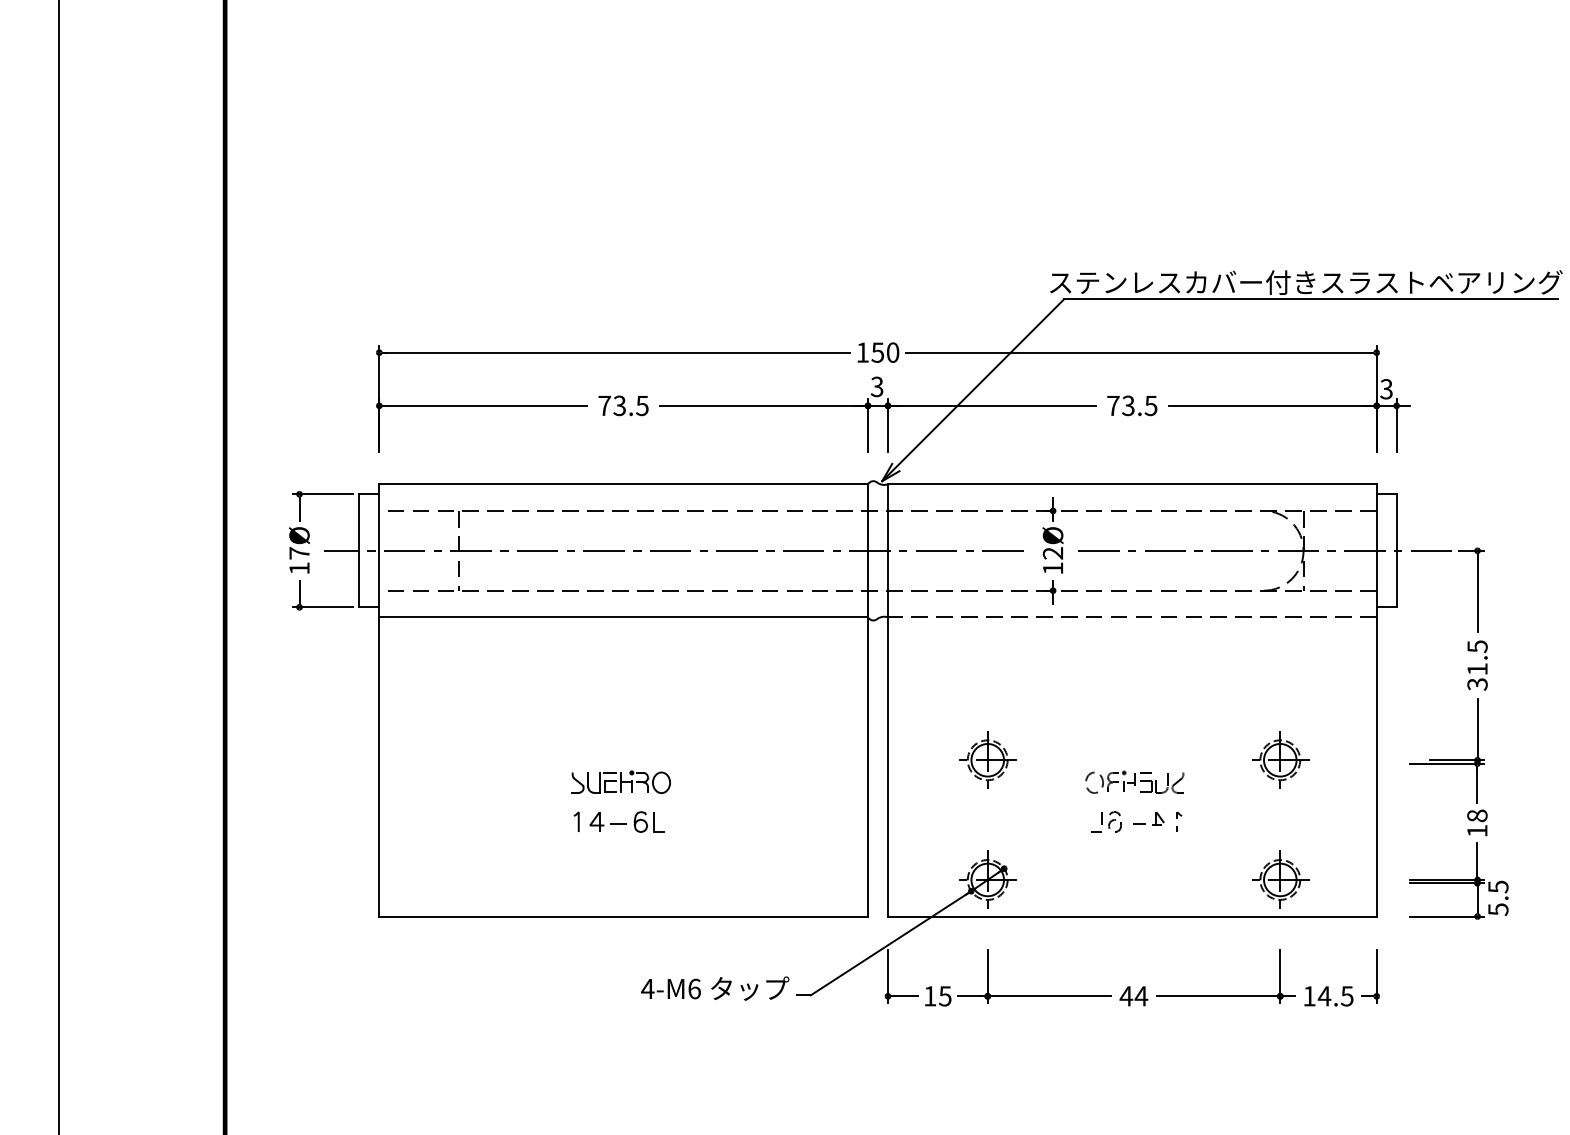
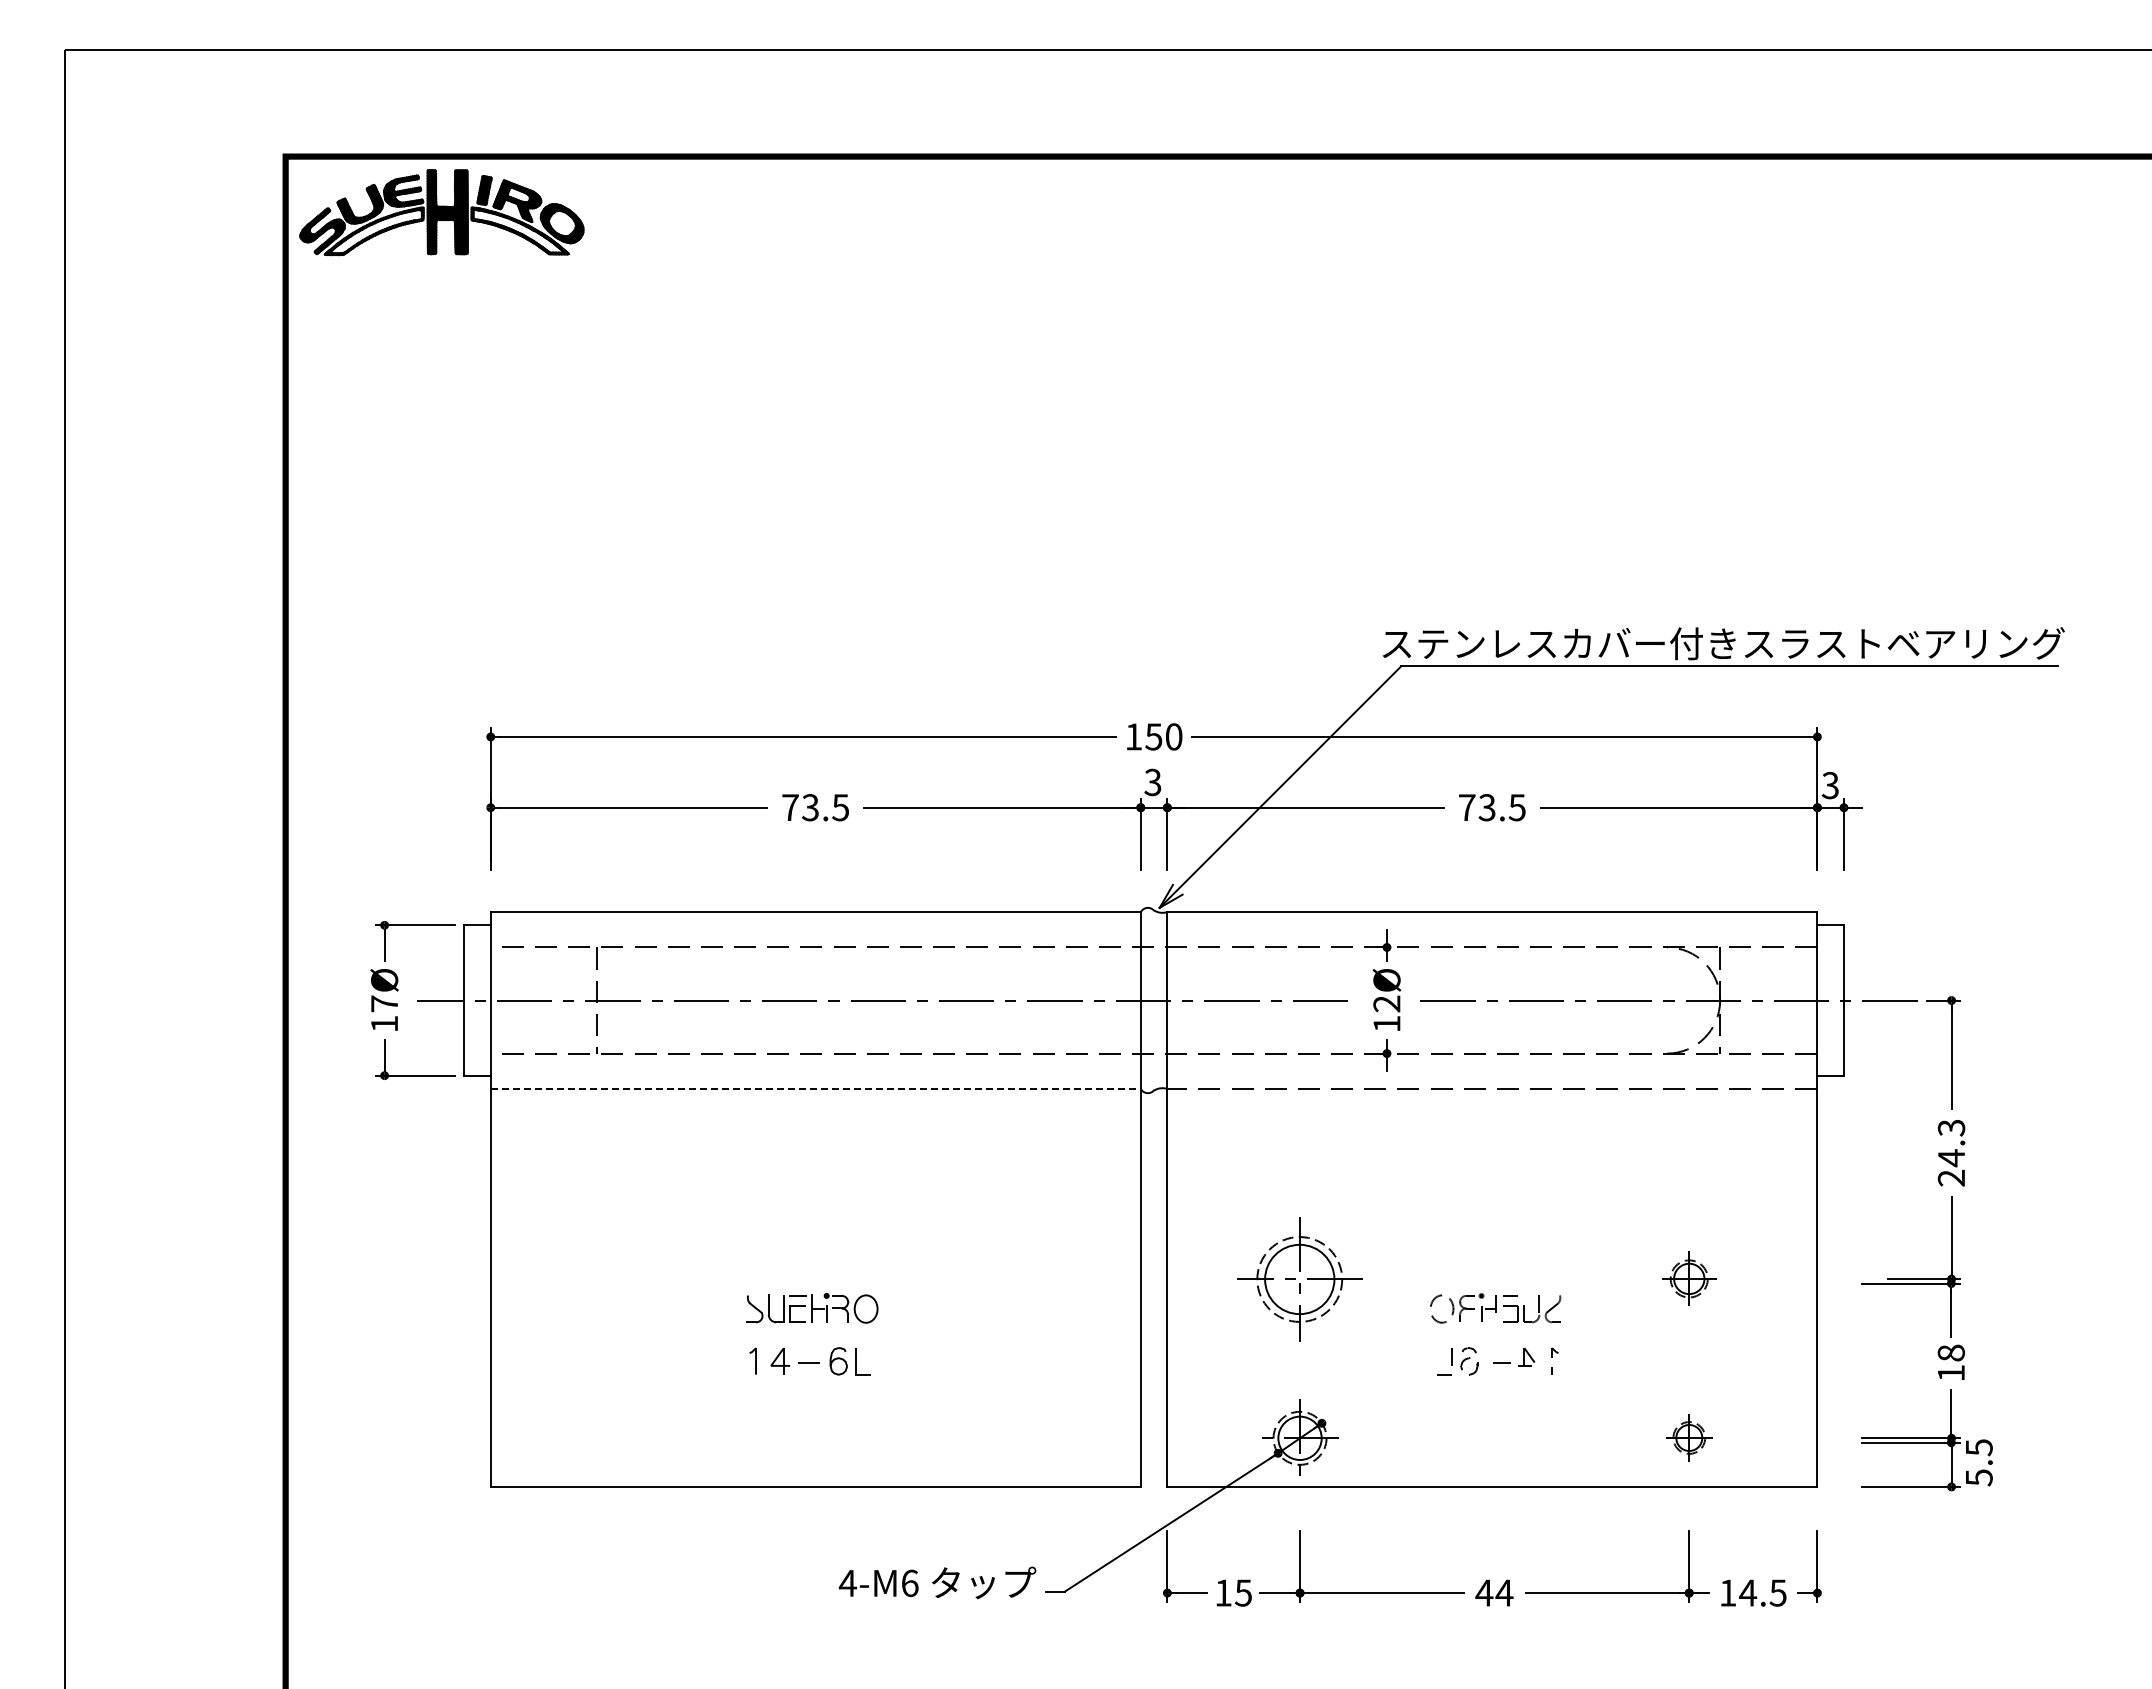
line: (624, 616) -> (816, 1088), solid -> dashed
text: (1477, 665) -> (1951, 1152), 31.5 -> 24.3
part: (988, 759) -> (1300, 1278), size x1.6
part: (1280, 759) -> (1689, 1278), size x0.7
part: (1280, 879) -> (1689, 1437), size x0.6

